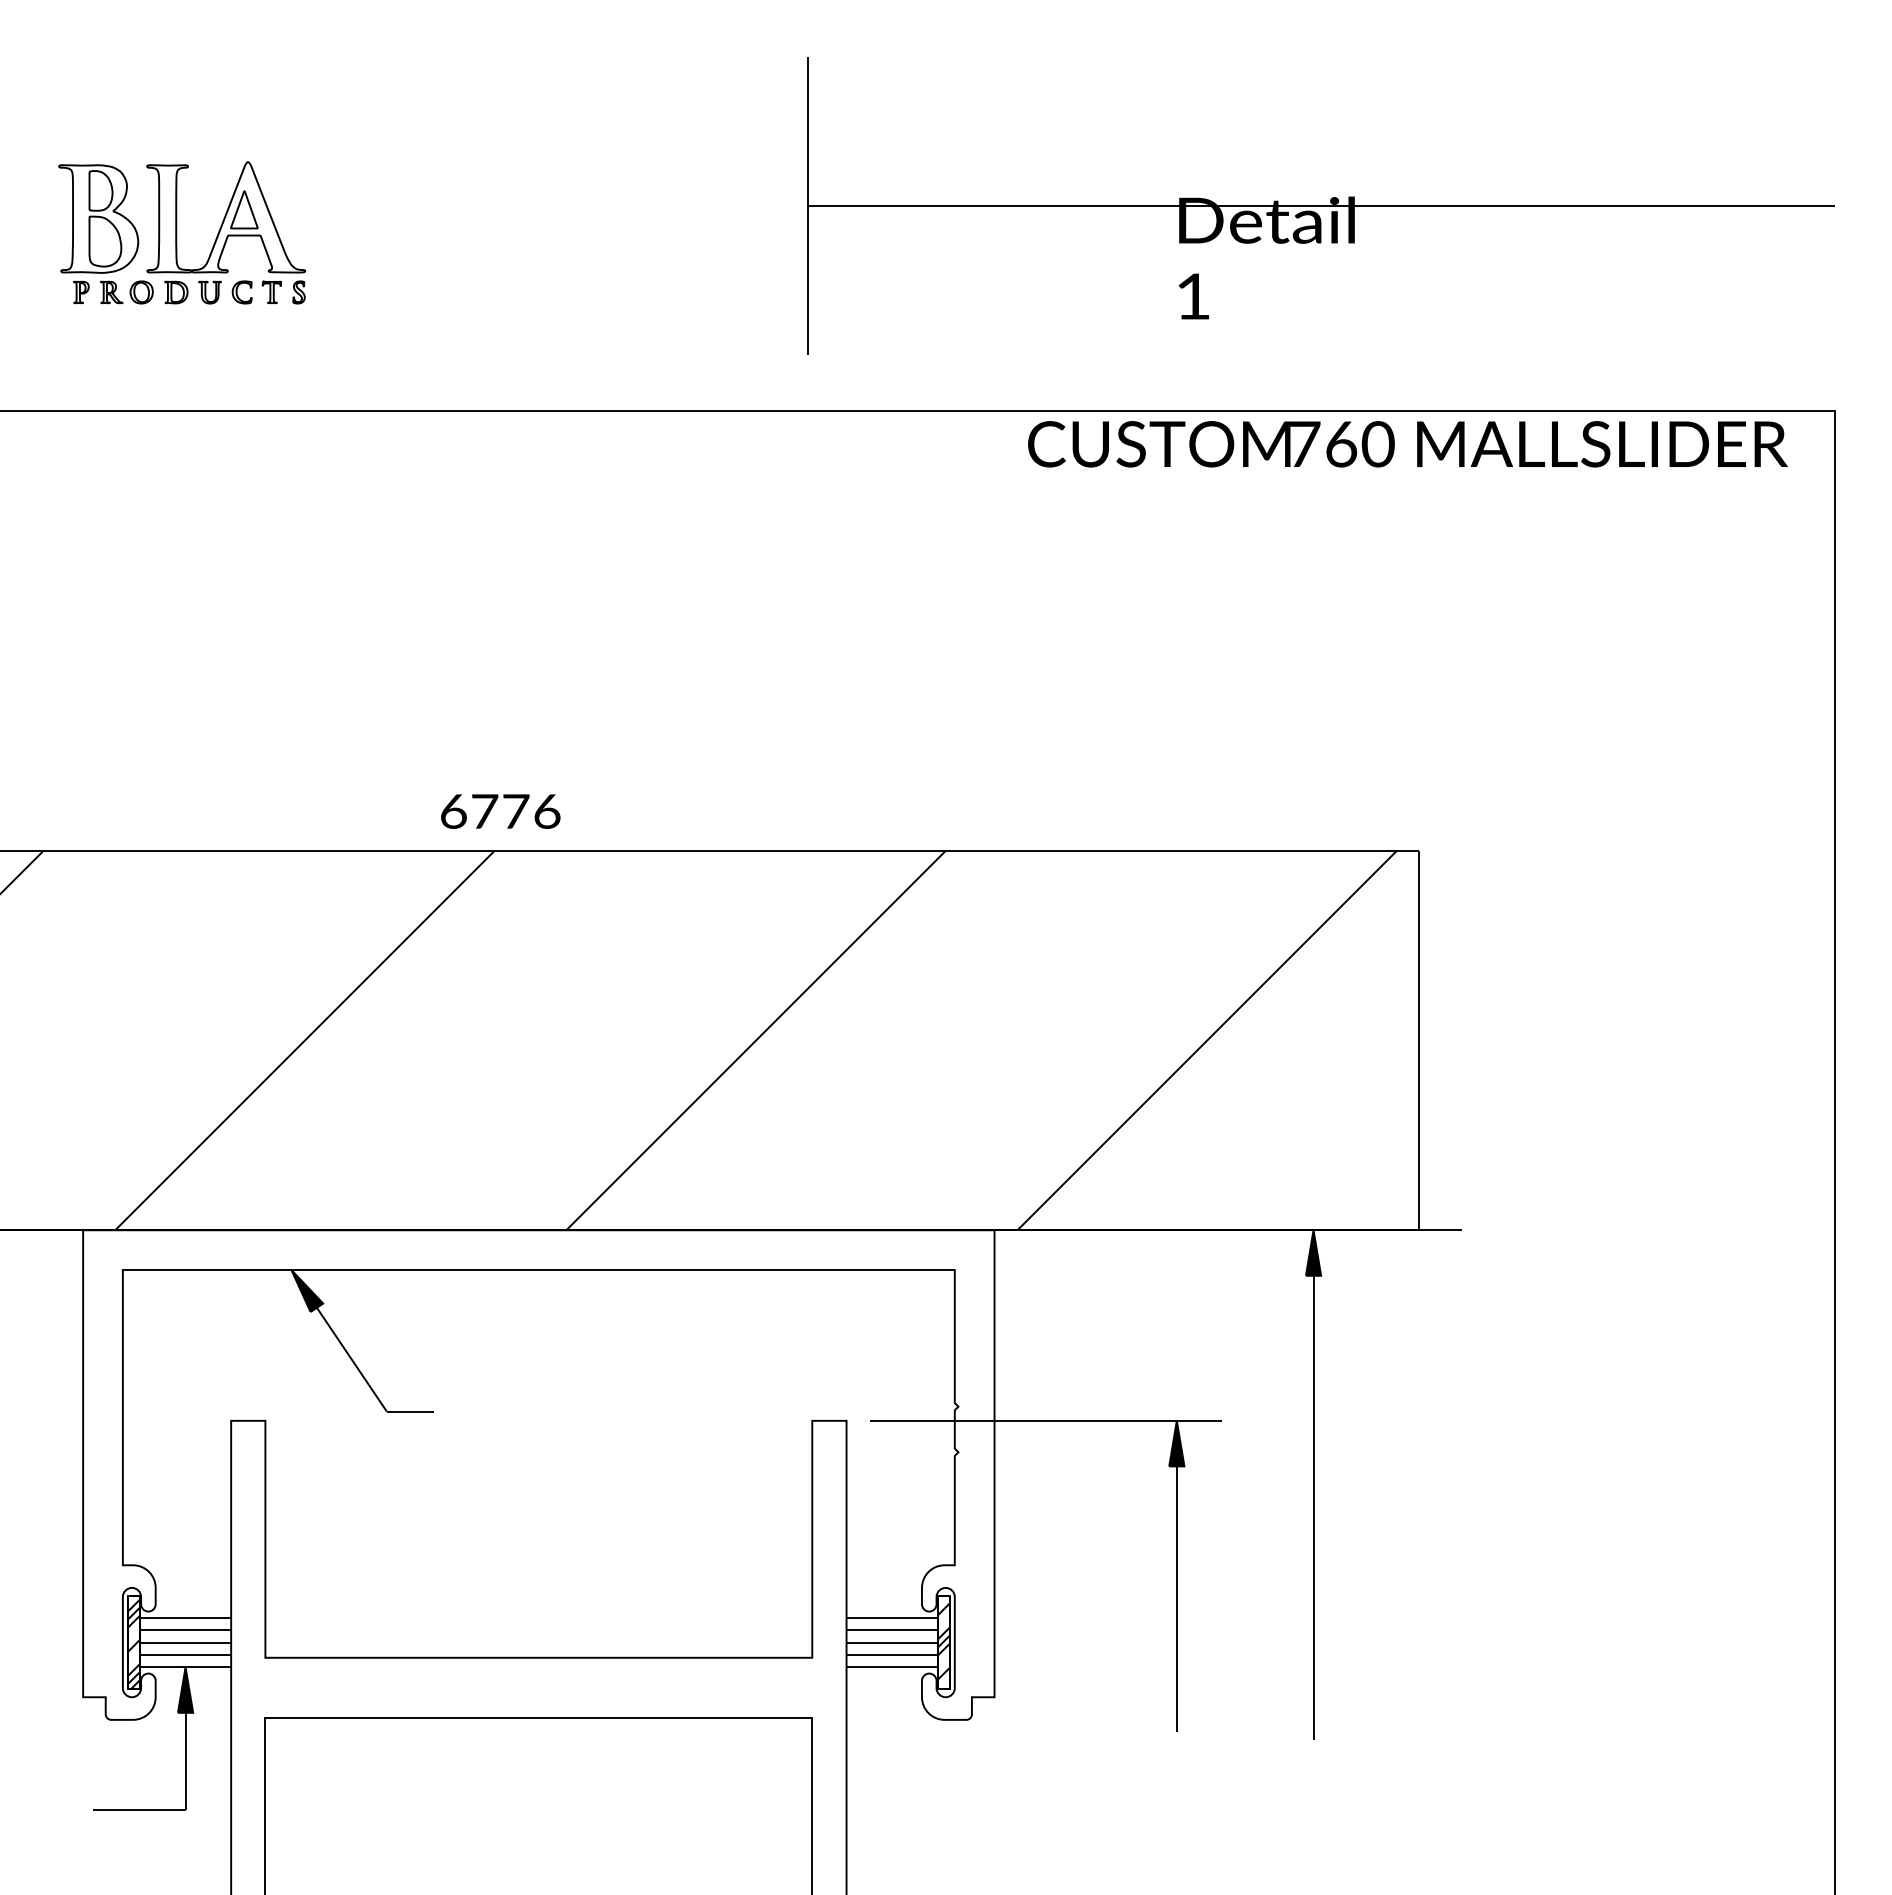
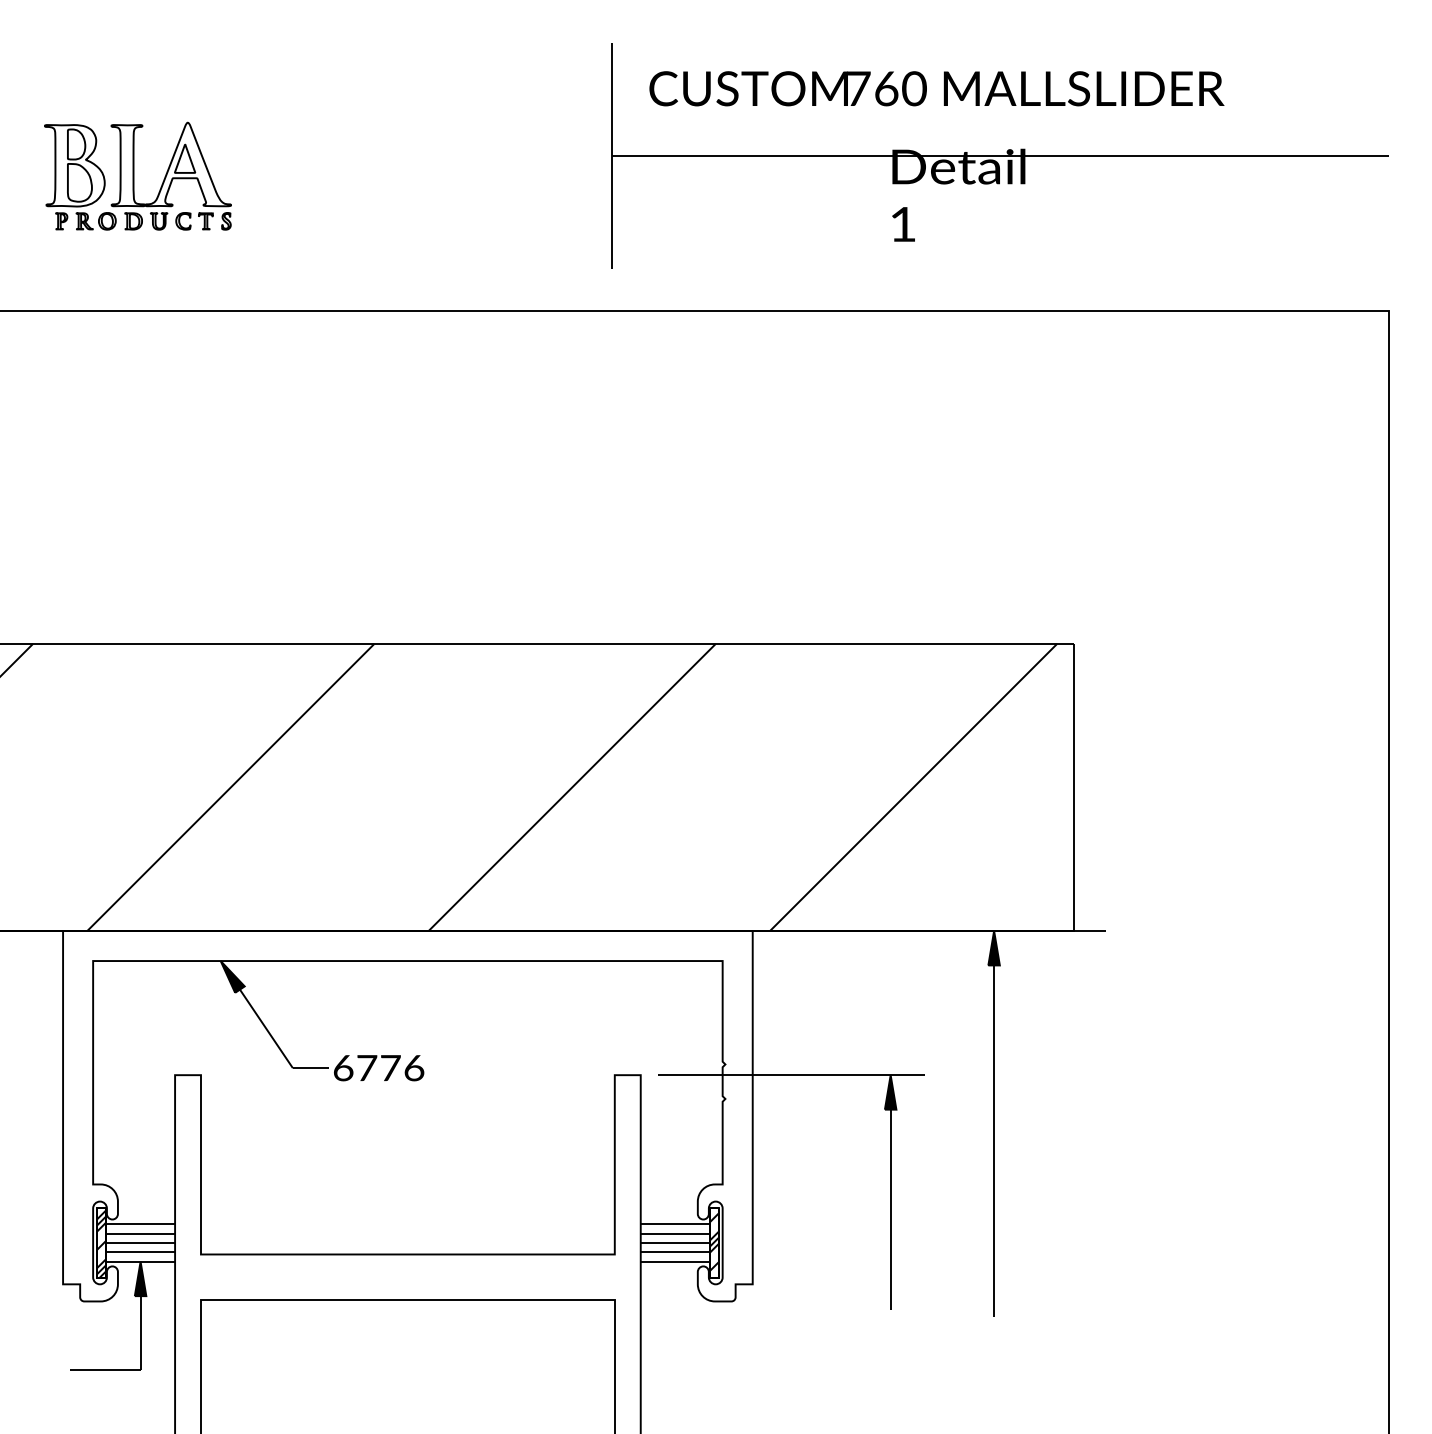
text: (1407, 444) -> (936, 88), moved
text: (500, 811) -> (378, 1068), moved

